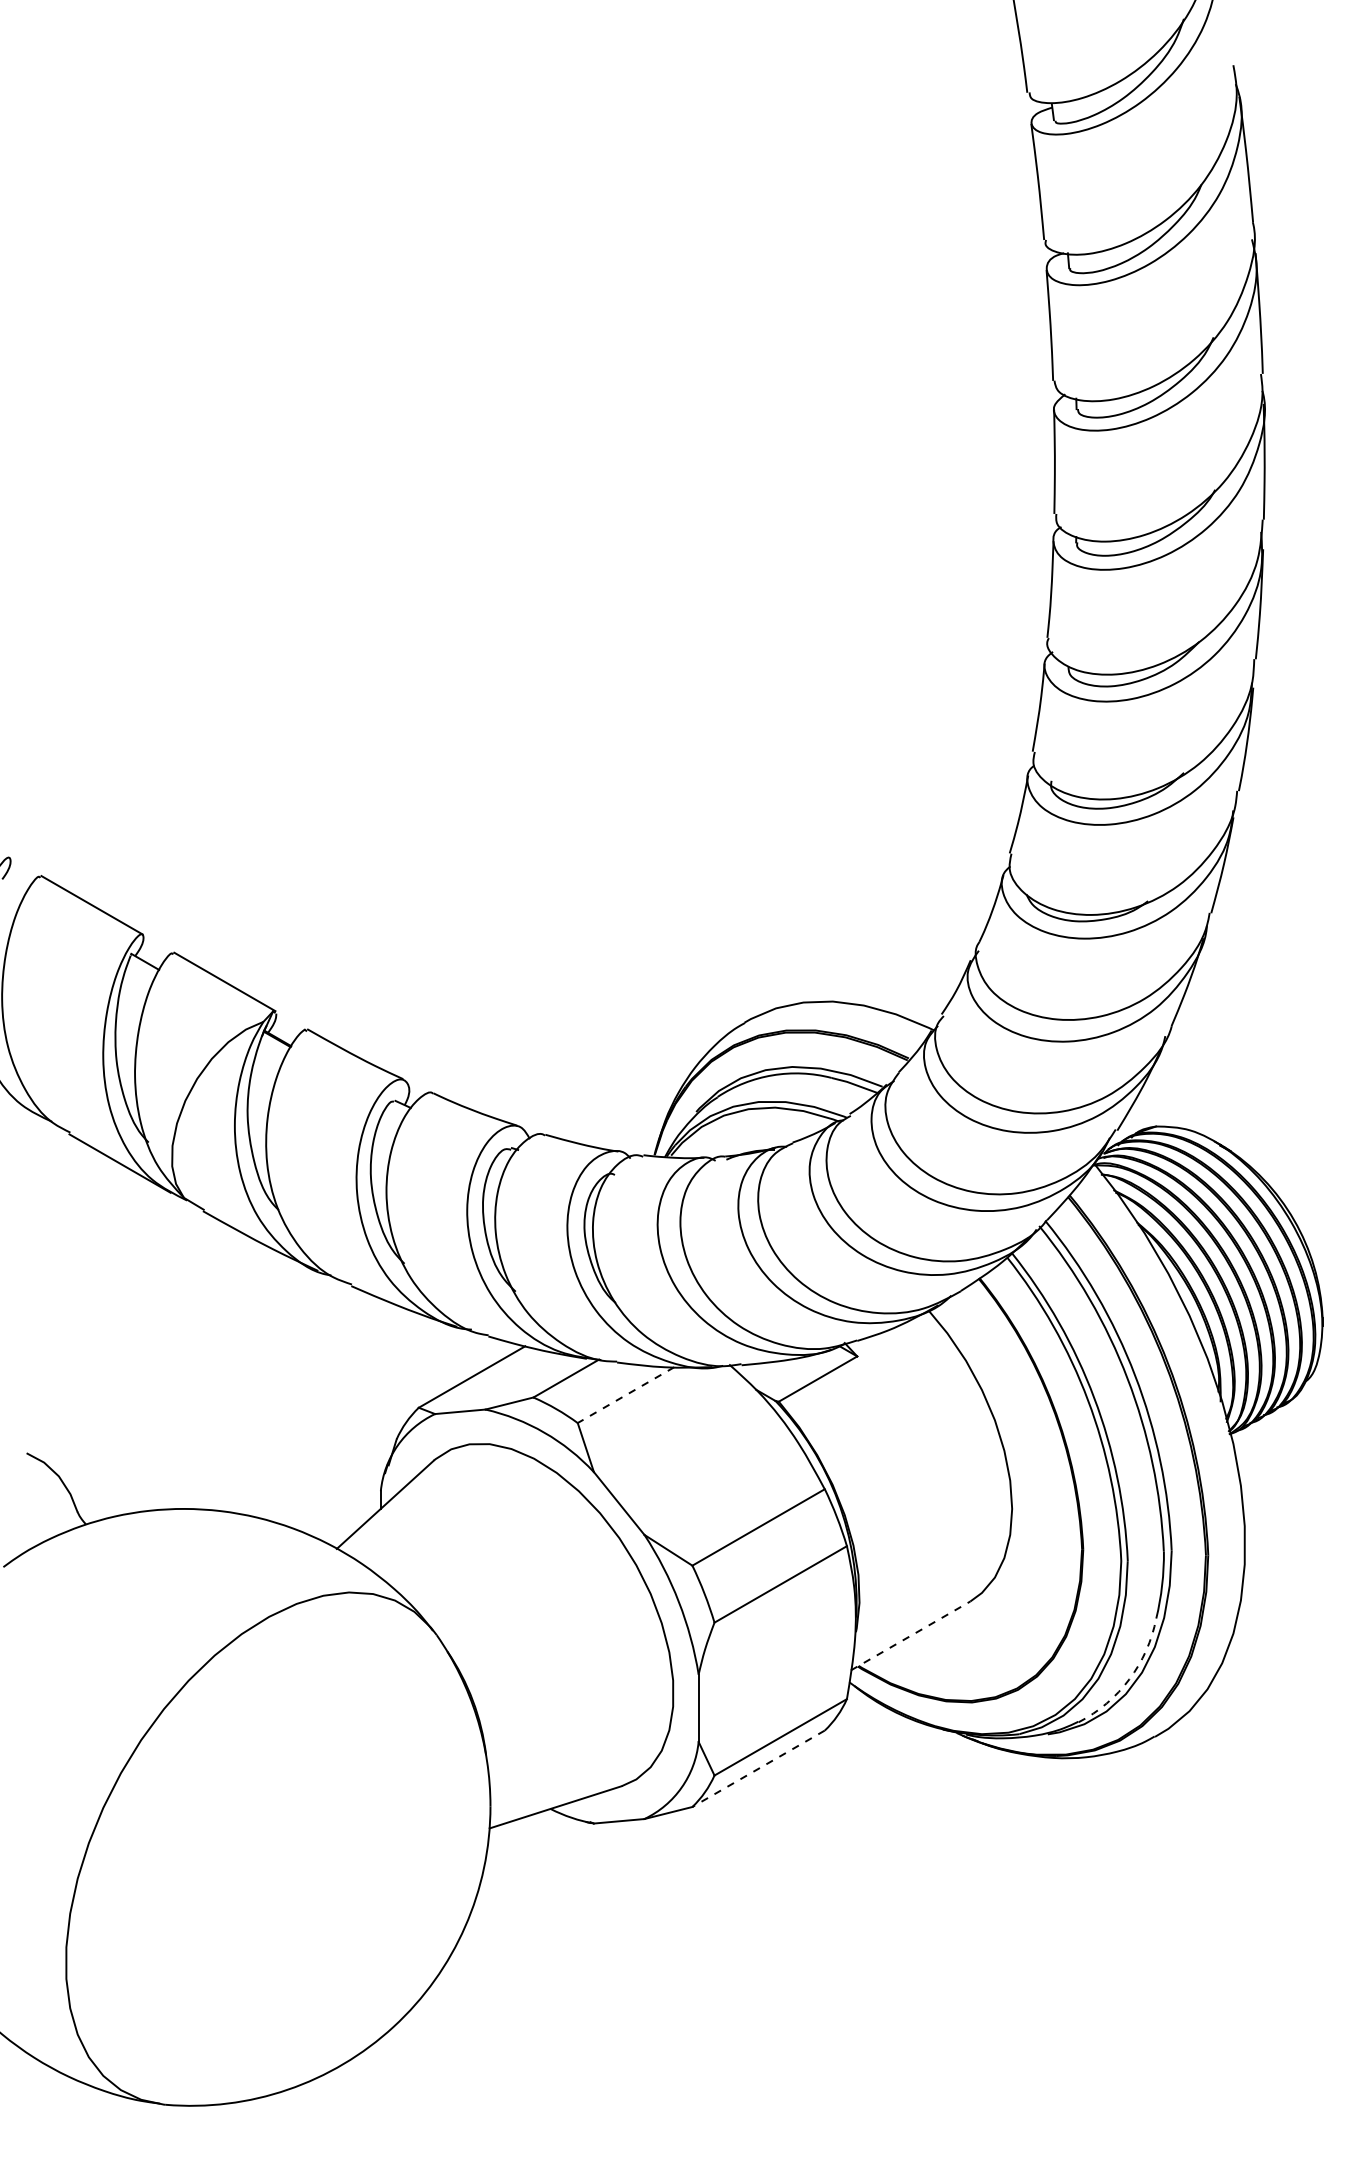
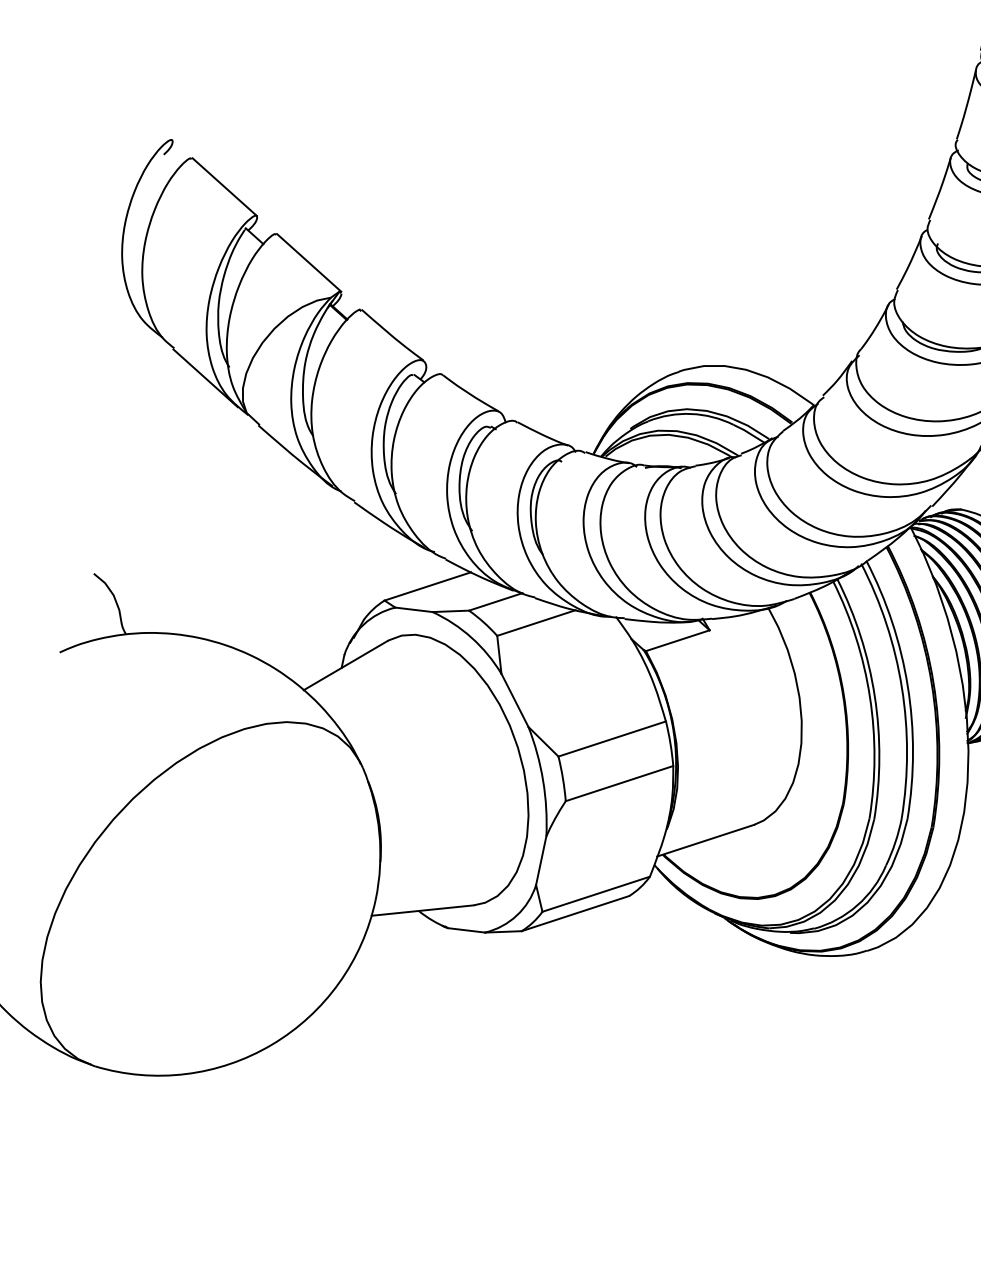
line: (626, 1395) -> (536, 623), dashed -> solid
line: (910, 1635) -> (705, 840), dashed -> solid
arc: (1129, 1679) -> (857, 905), dashed -> solid
line: (758, 1769) -> (575, 914), dashed -> solid

